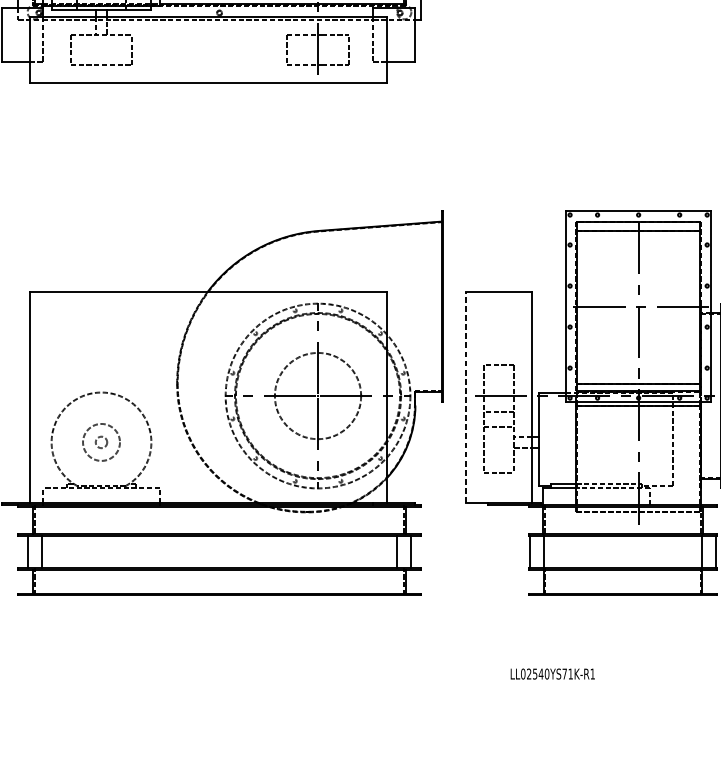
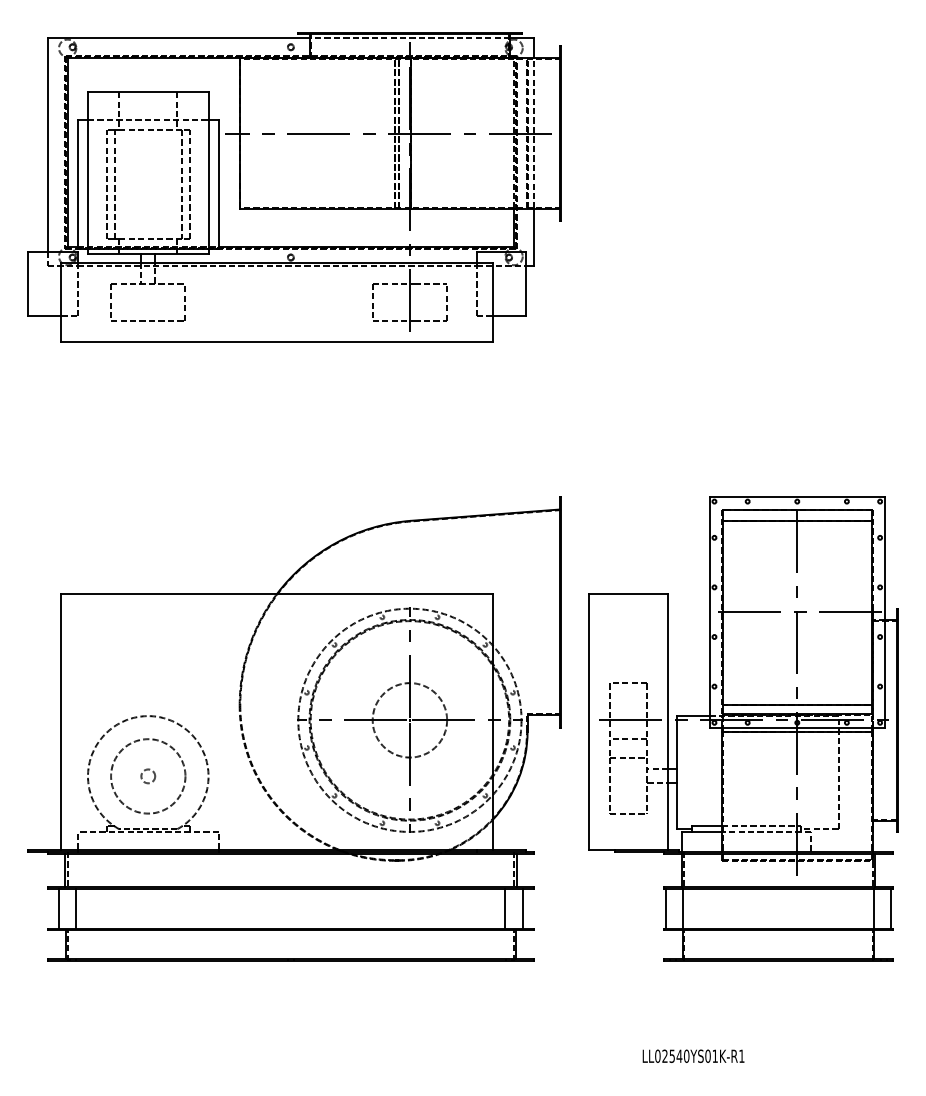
circle: (317, 396) -> (409, 720), size x0.71
line: (465, 397) -> (588, 721), dashed -> solid
circle: (101, 442) -> (148, 776), size x1.67
text: (564, 673) -> (707, 1055), LL02540YS71K-R1 -> LL02540YS01K-R1

